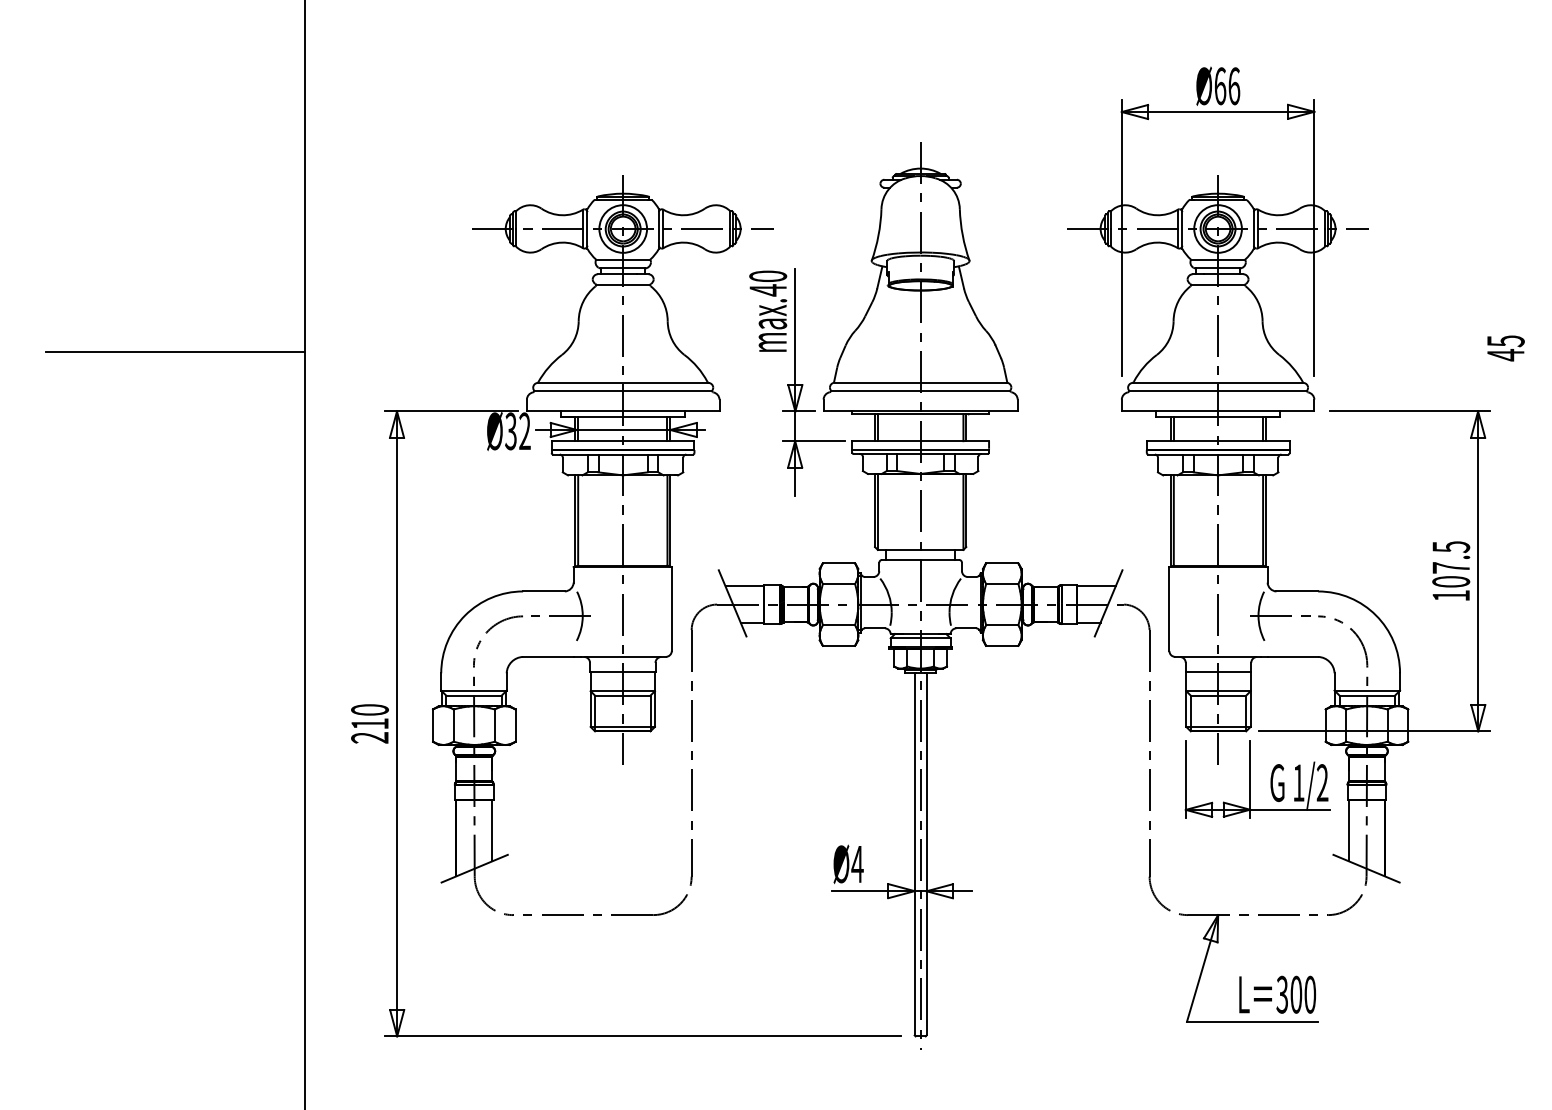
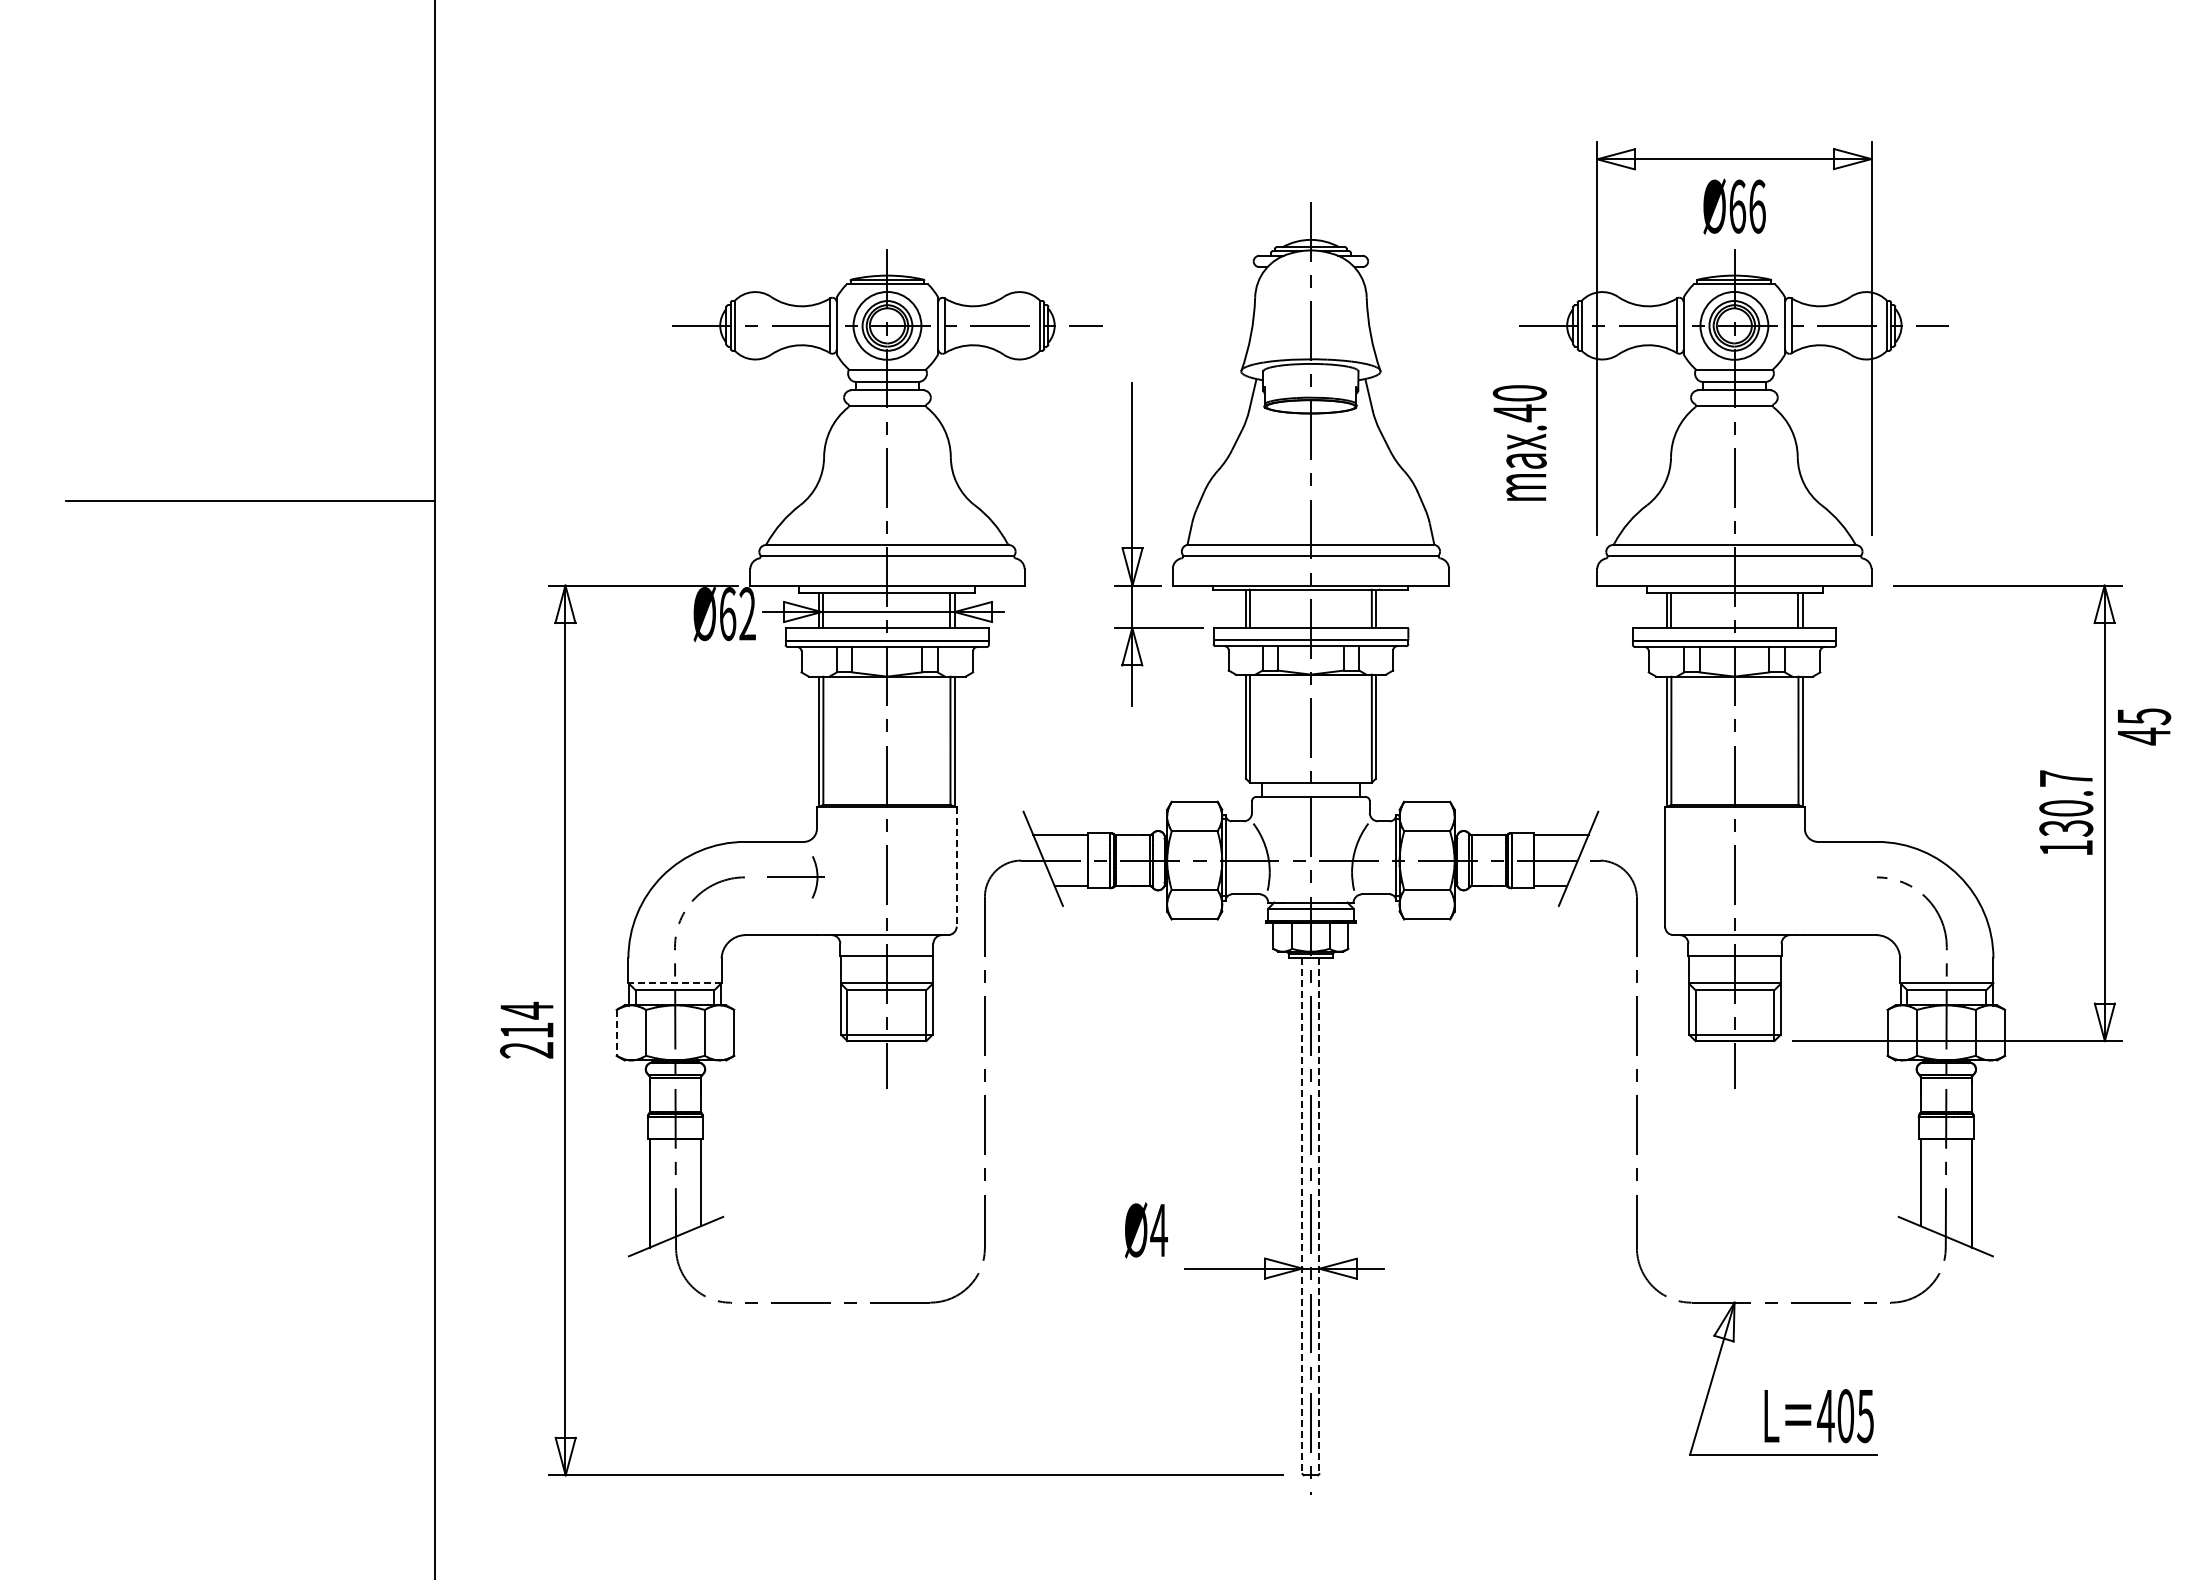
text: (1218, 86) -> (1734, 206), moved
text: (767, 310) -> (1519, 442), moved
text: (1506, 348) -> (2144, 726), moved
text: (510, 431) -> (727, 614), Ø32 -> Ø62
text: (1451, 564) -> (2066, 803), 107.5 -> 130.7
line: (671, 608) -> (956, 866), solid -> dashed
part: (560, 616) -> (798, 877), size x0.6
part: (1279, 616) -> (1822, 877), removed
line: (474, 690) -> (675, 983), solid -> dashed
text: (370, 709) -> (527, 1010), 210 -> 214
line: (432, 725) -> (616, 1032), solid -> dashed
part: (1250, 779) -> (1780, 1109), removed
line: (914, 854) -> (1302, 1216), solid -> dashed
line: (926, 854) -> (1319, 1216), solid -> dashed
text: (848, 864) -> (1146, 1230), moved
text: (1295, 995) -> (1844, 1416), 300 -> 405

